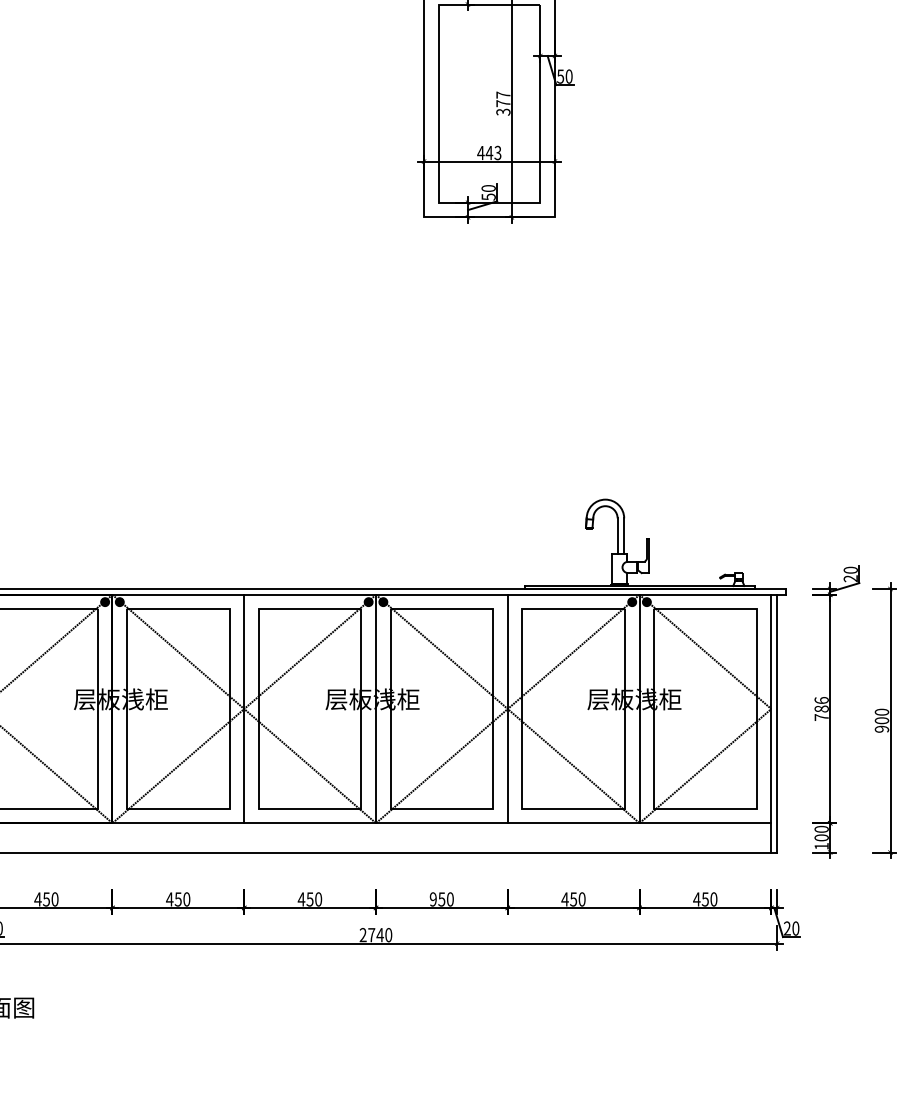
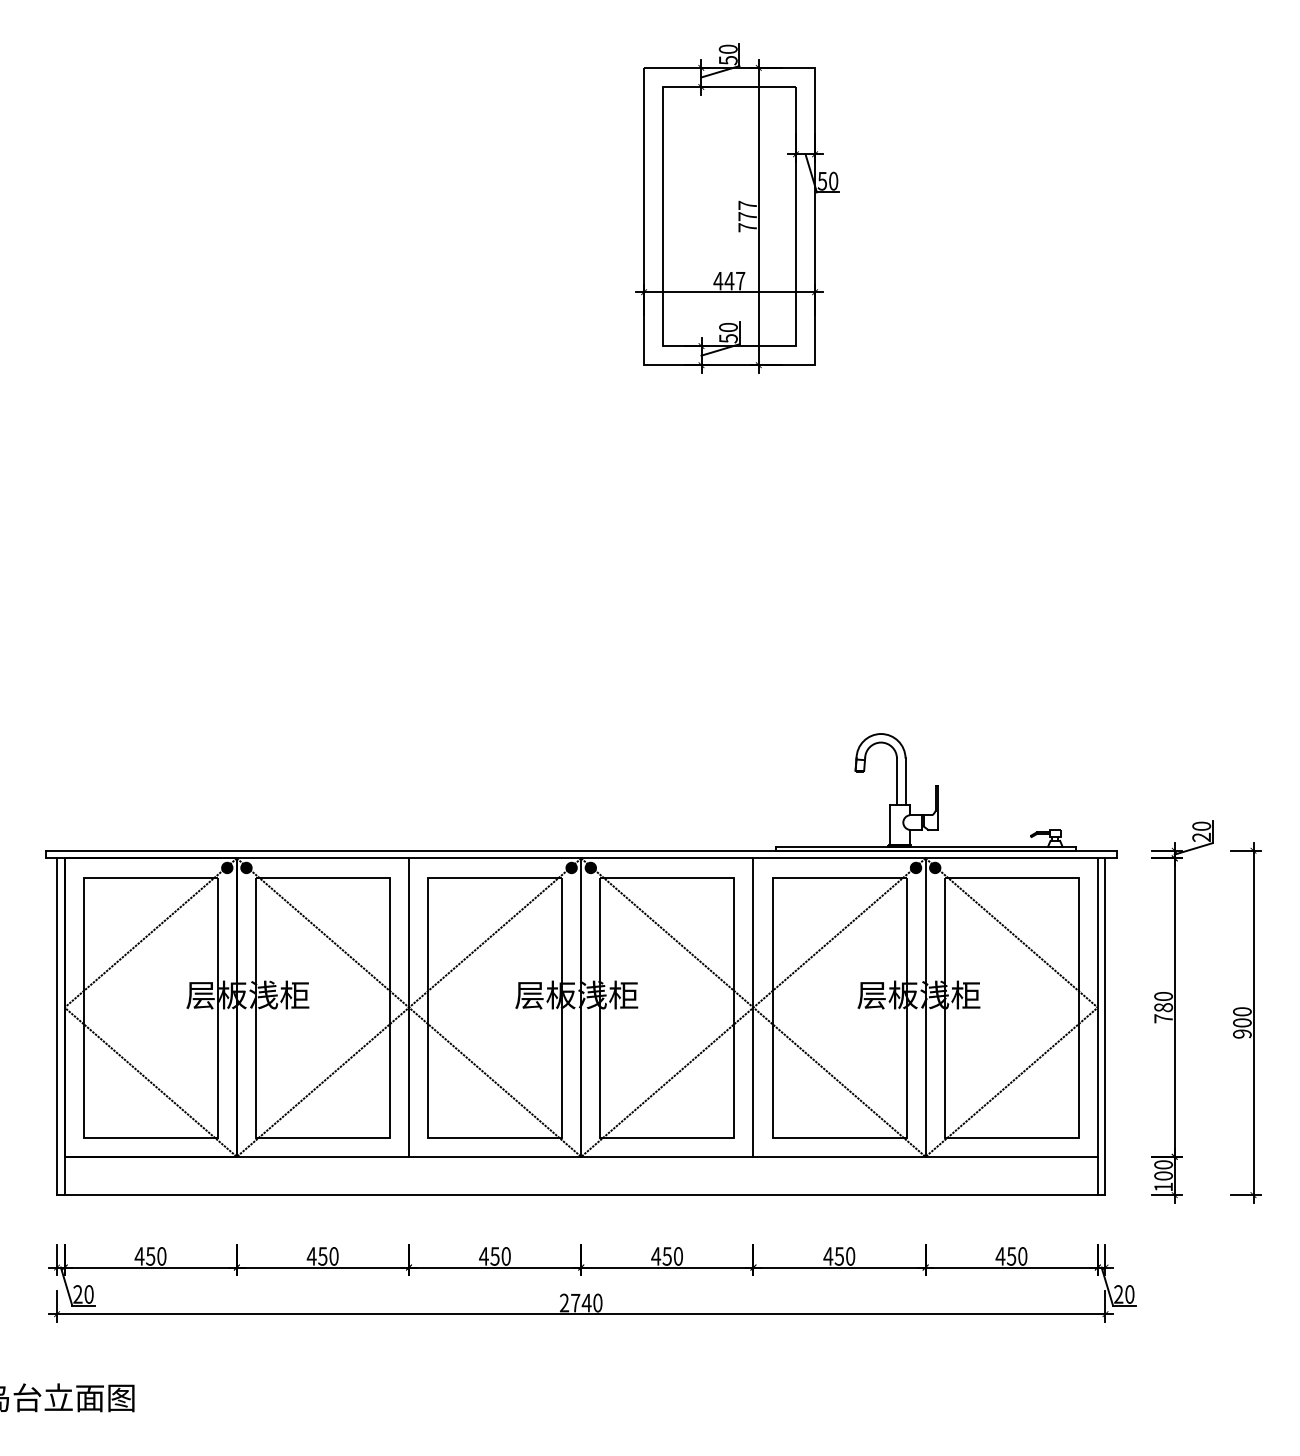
text: (503, 112) -> (747, 227), 377 -> 777
text: (497, 152) -> (740, 280), 443 -> 447
text: (821, 699) -> (1163, 995), 786 -> 780
text: (433, 899) -> (656, 1256), 950 -> 450

